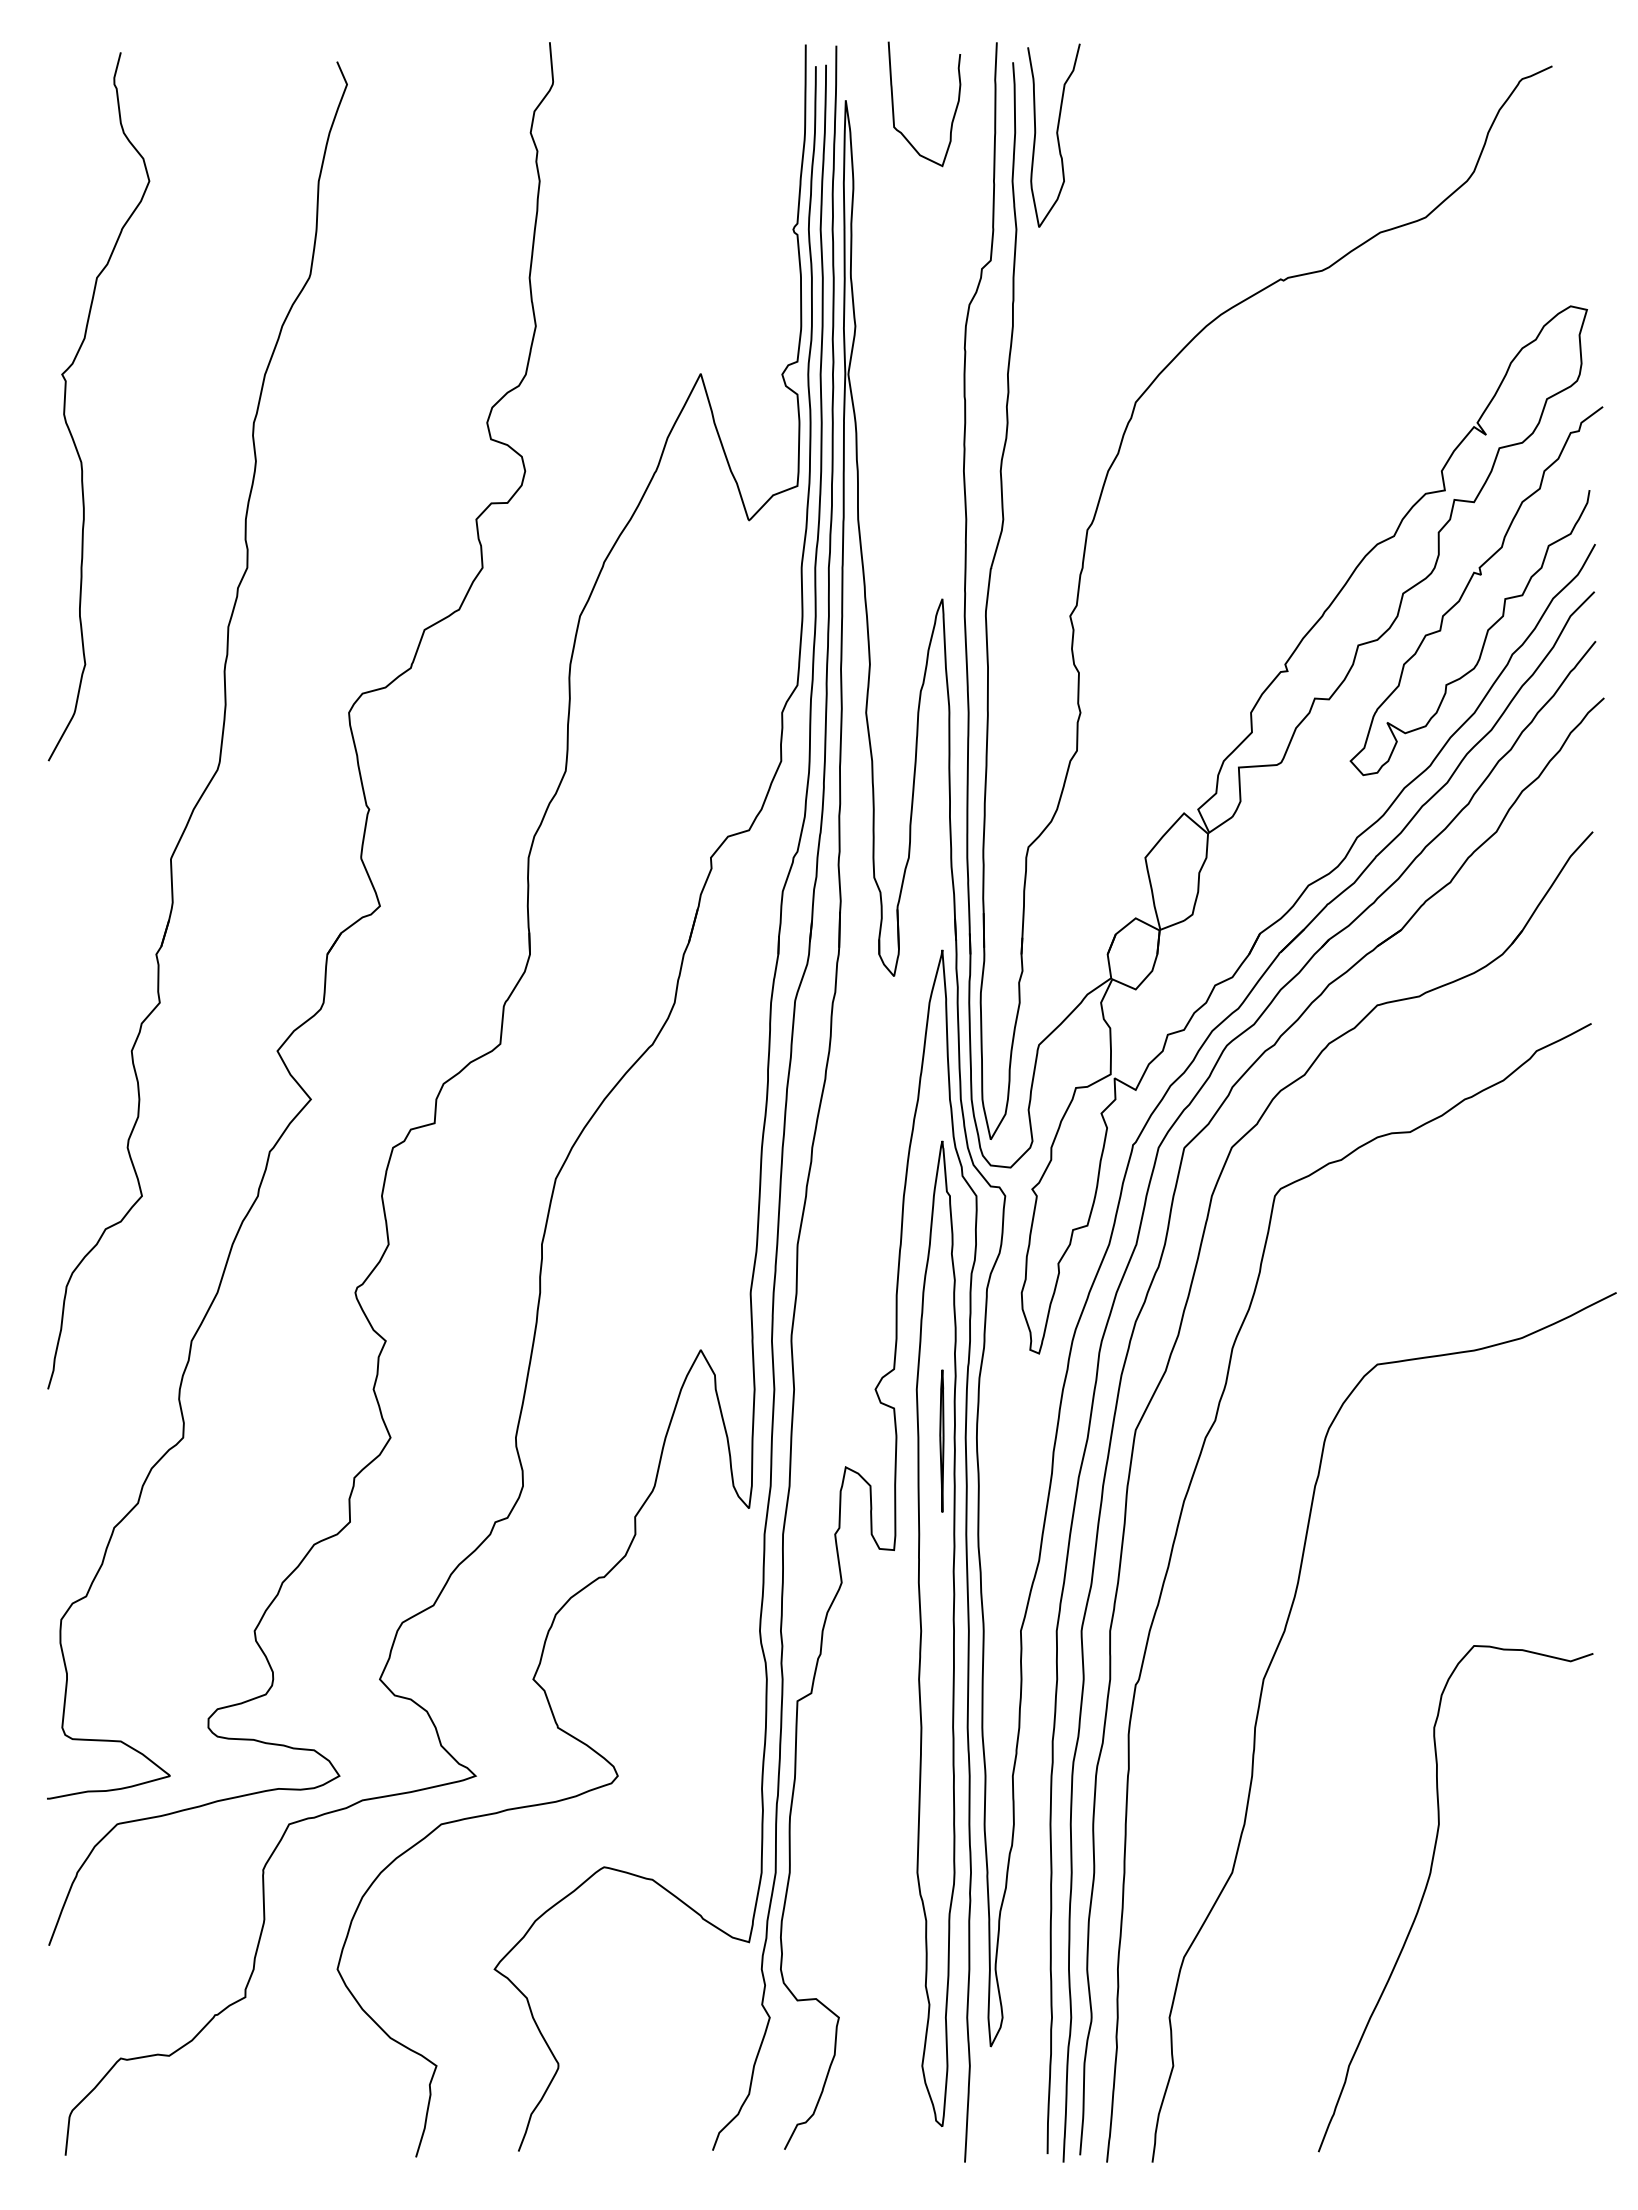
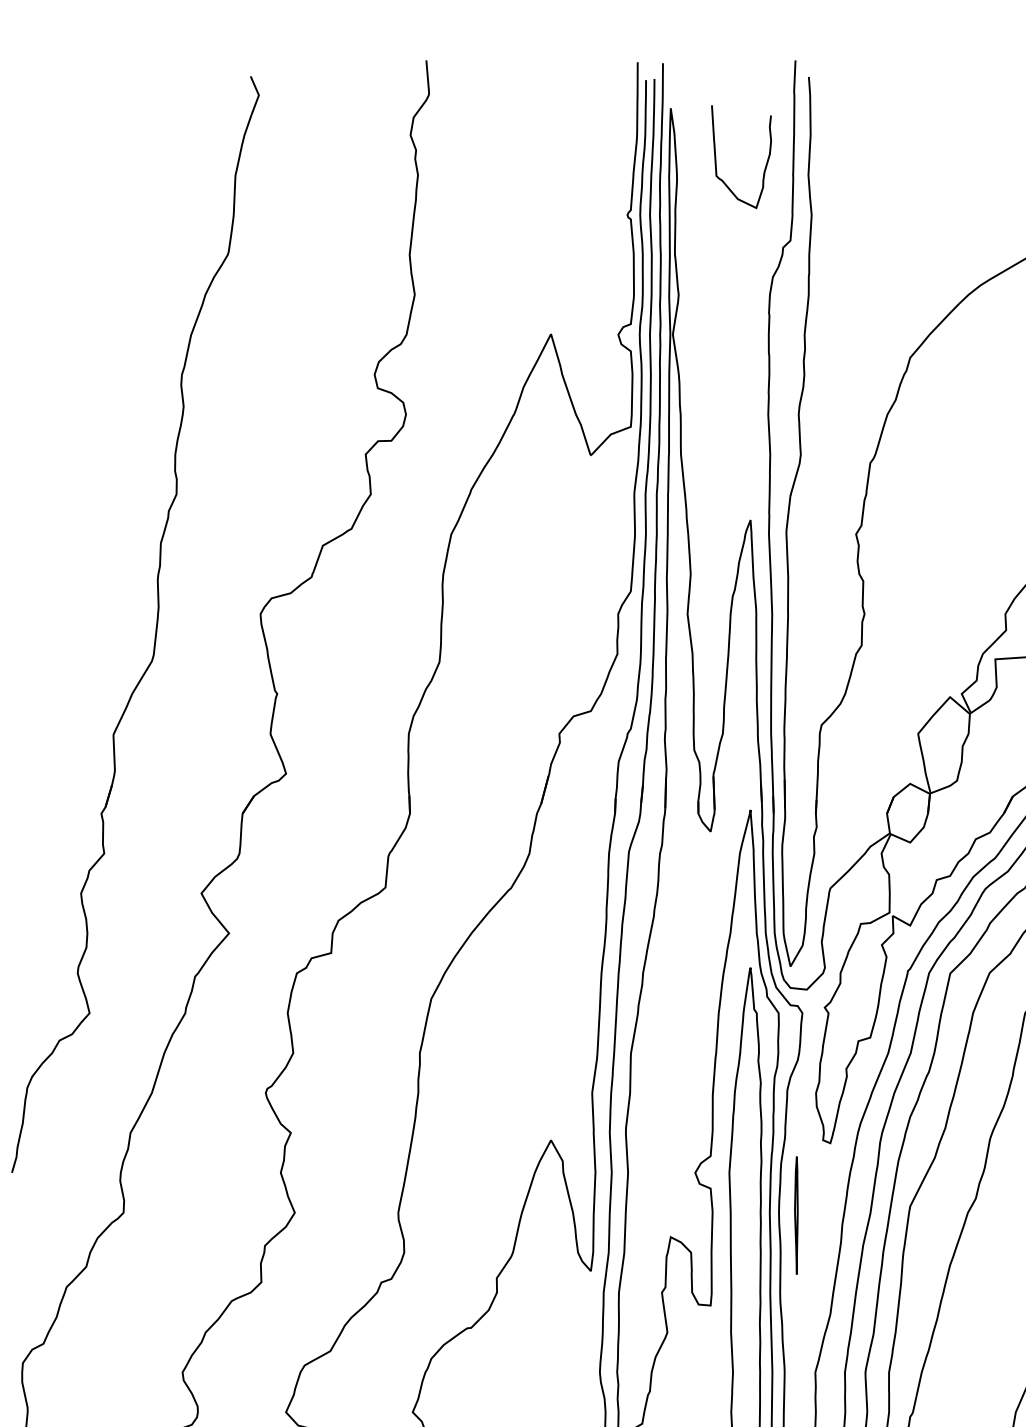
curve: (953, 114) -> (765, 165), moved
curve: (1056, 135) -> (844, 137), removed
curve: (65, 406) -> (26, 361), removed
part: (941, 1440) -> (796, 1215), moved

